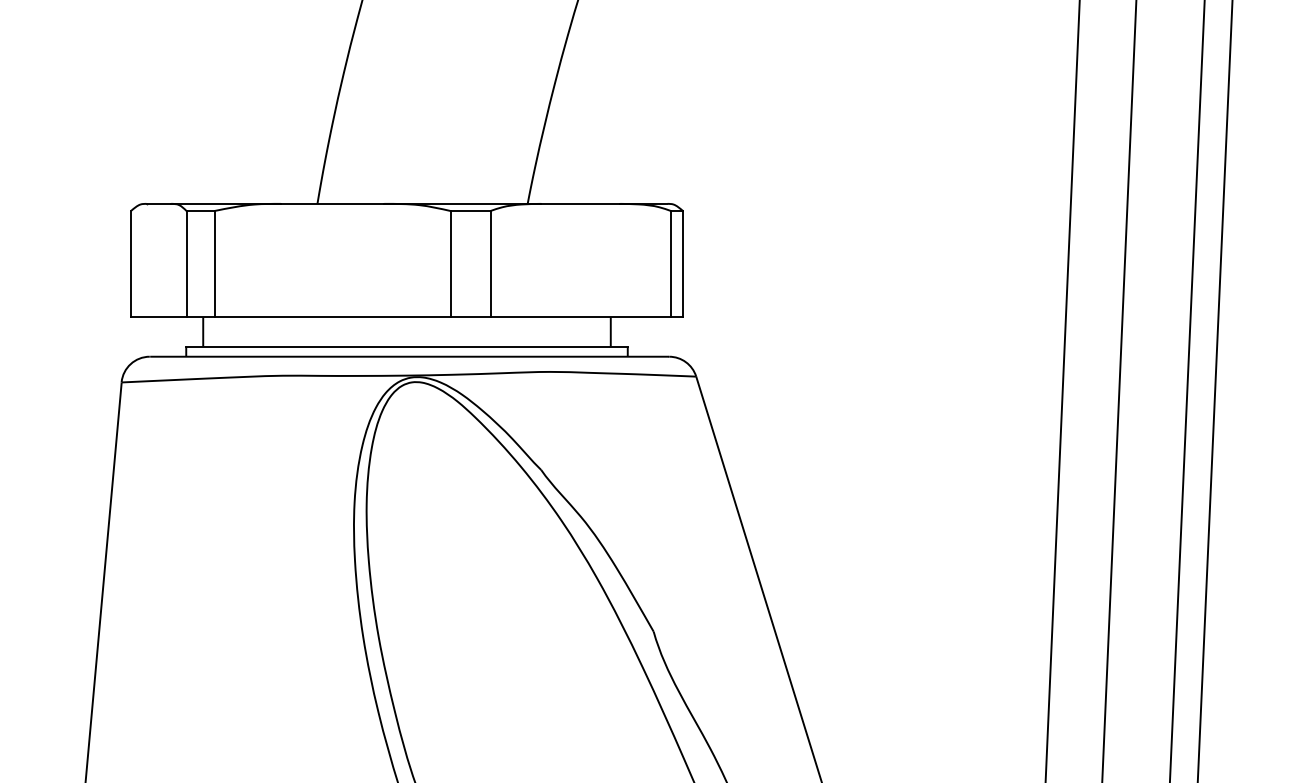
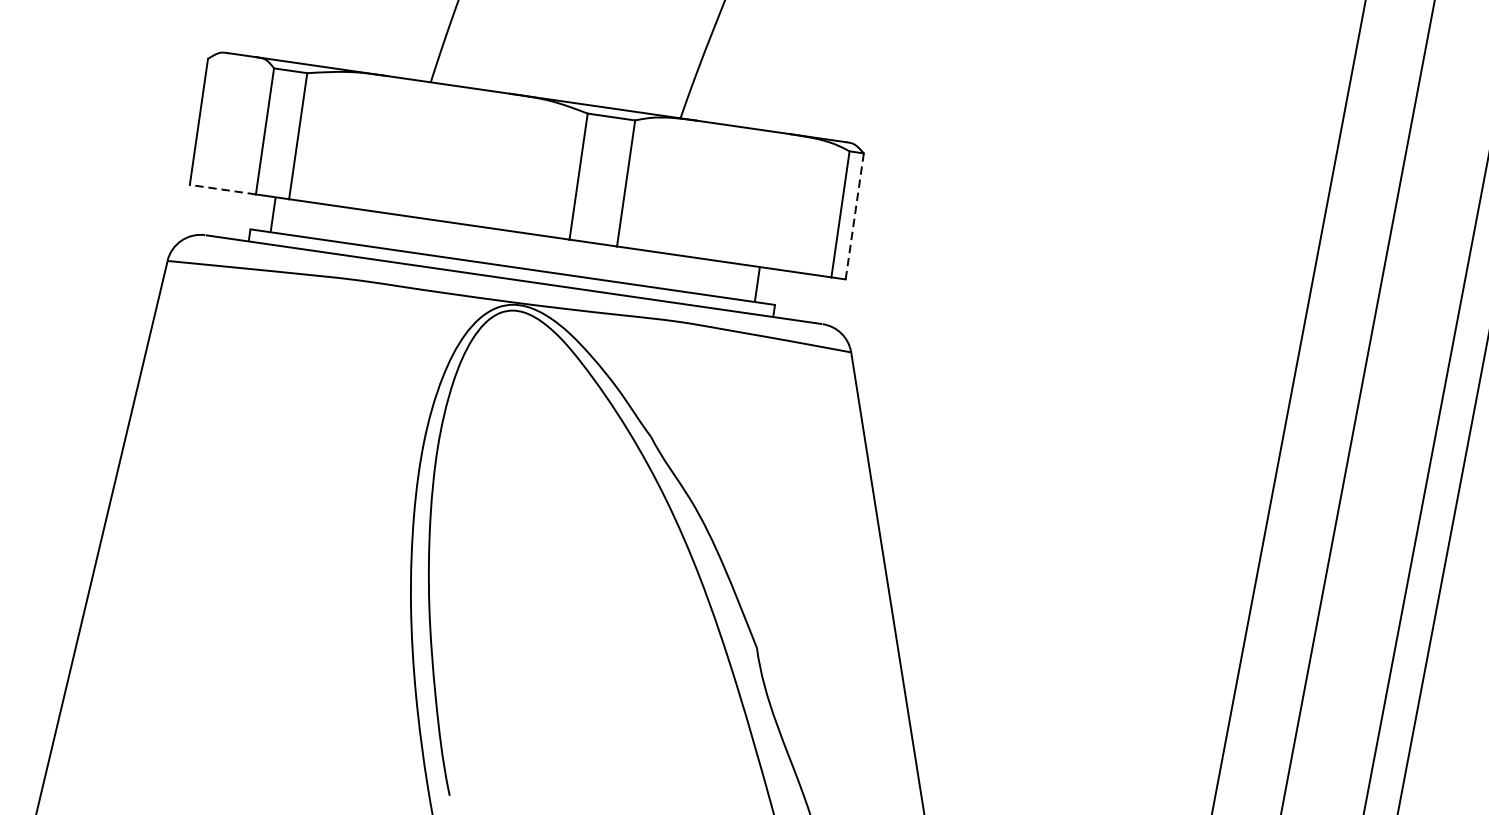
line: (683, 264) -> (855, 217), solid -> dashed
line: (158, 317) -> (222, 190), solid -> dashed

